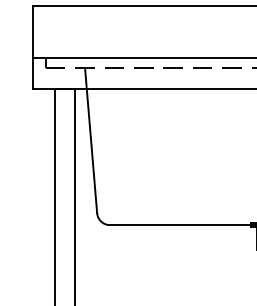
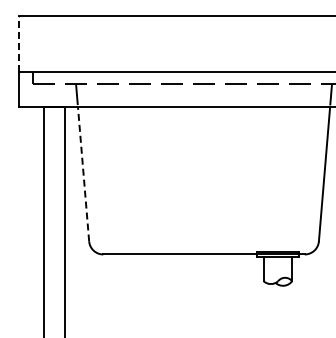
line: (33, 31) -> (19, 43), solid -> dashed
line: (91, 151) -> (83, 174), solid -> dashed

